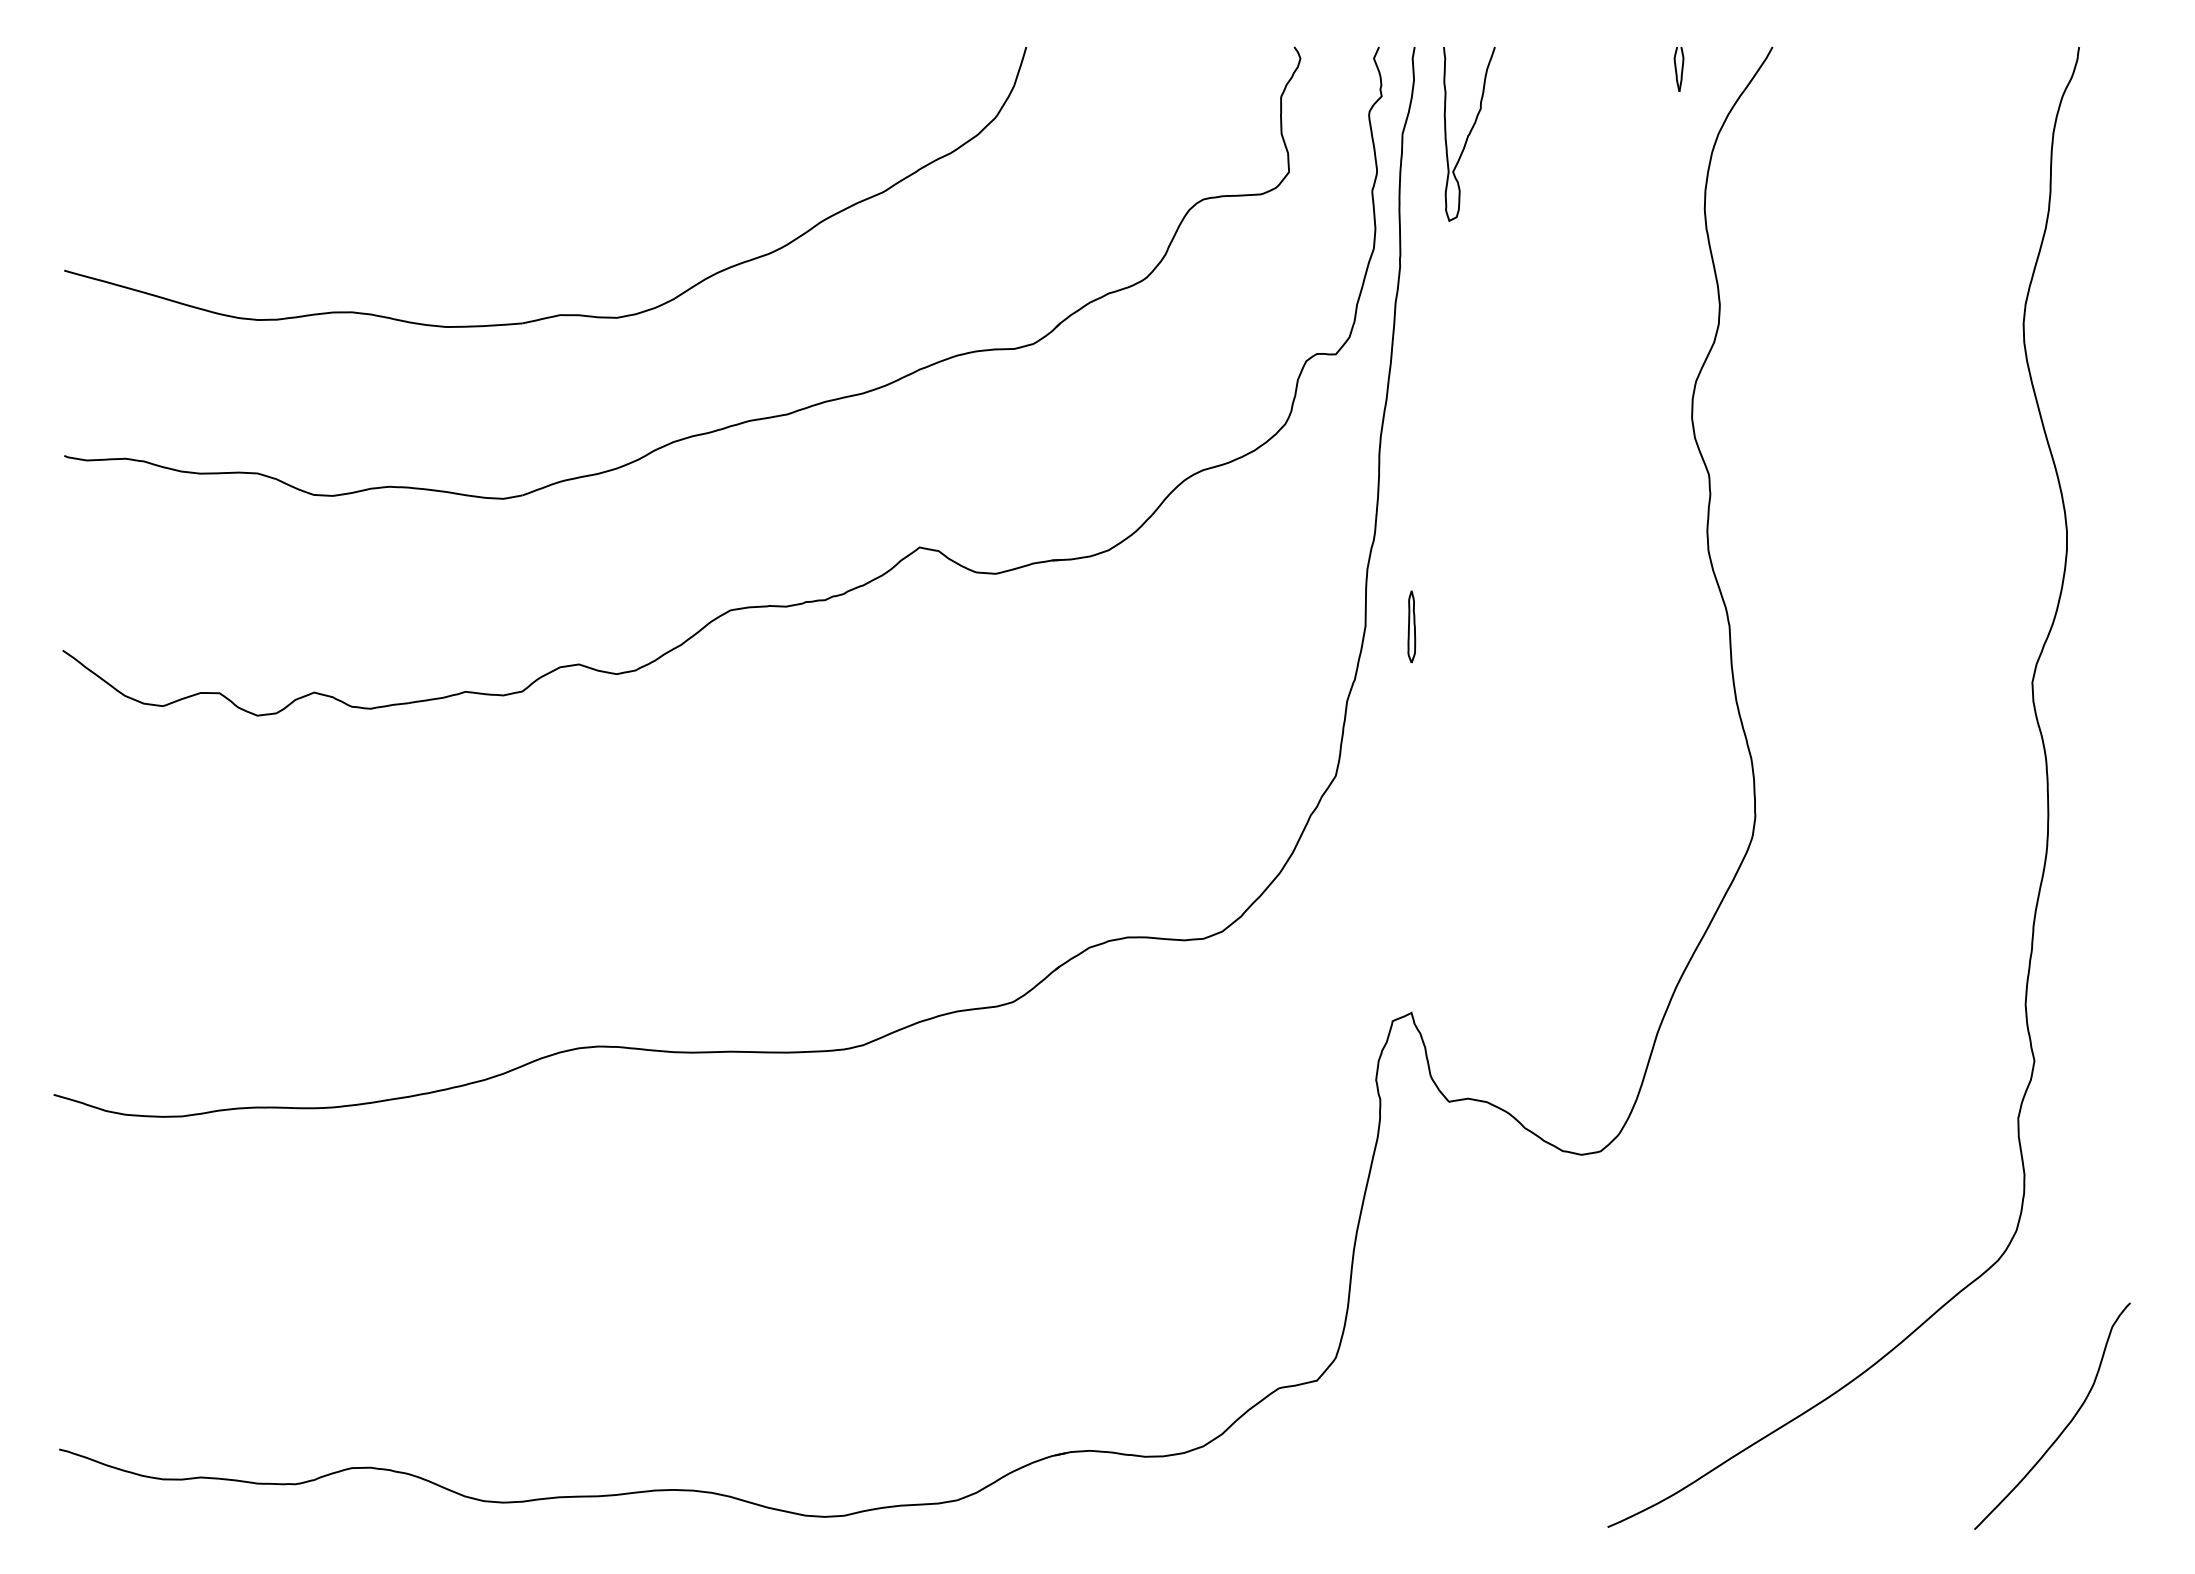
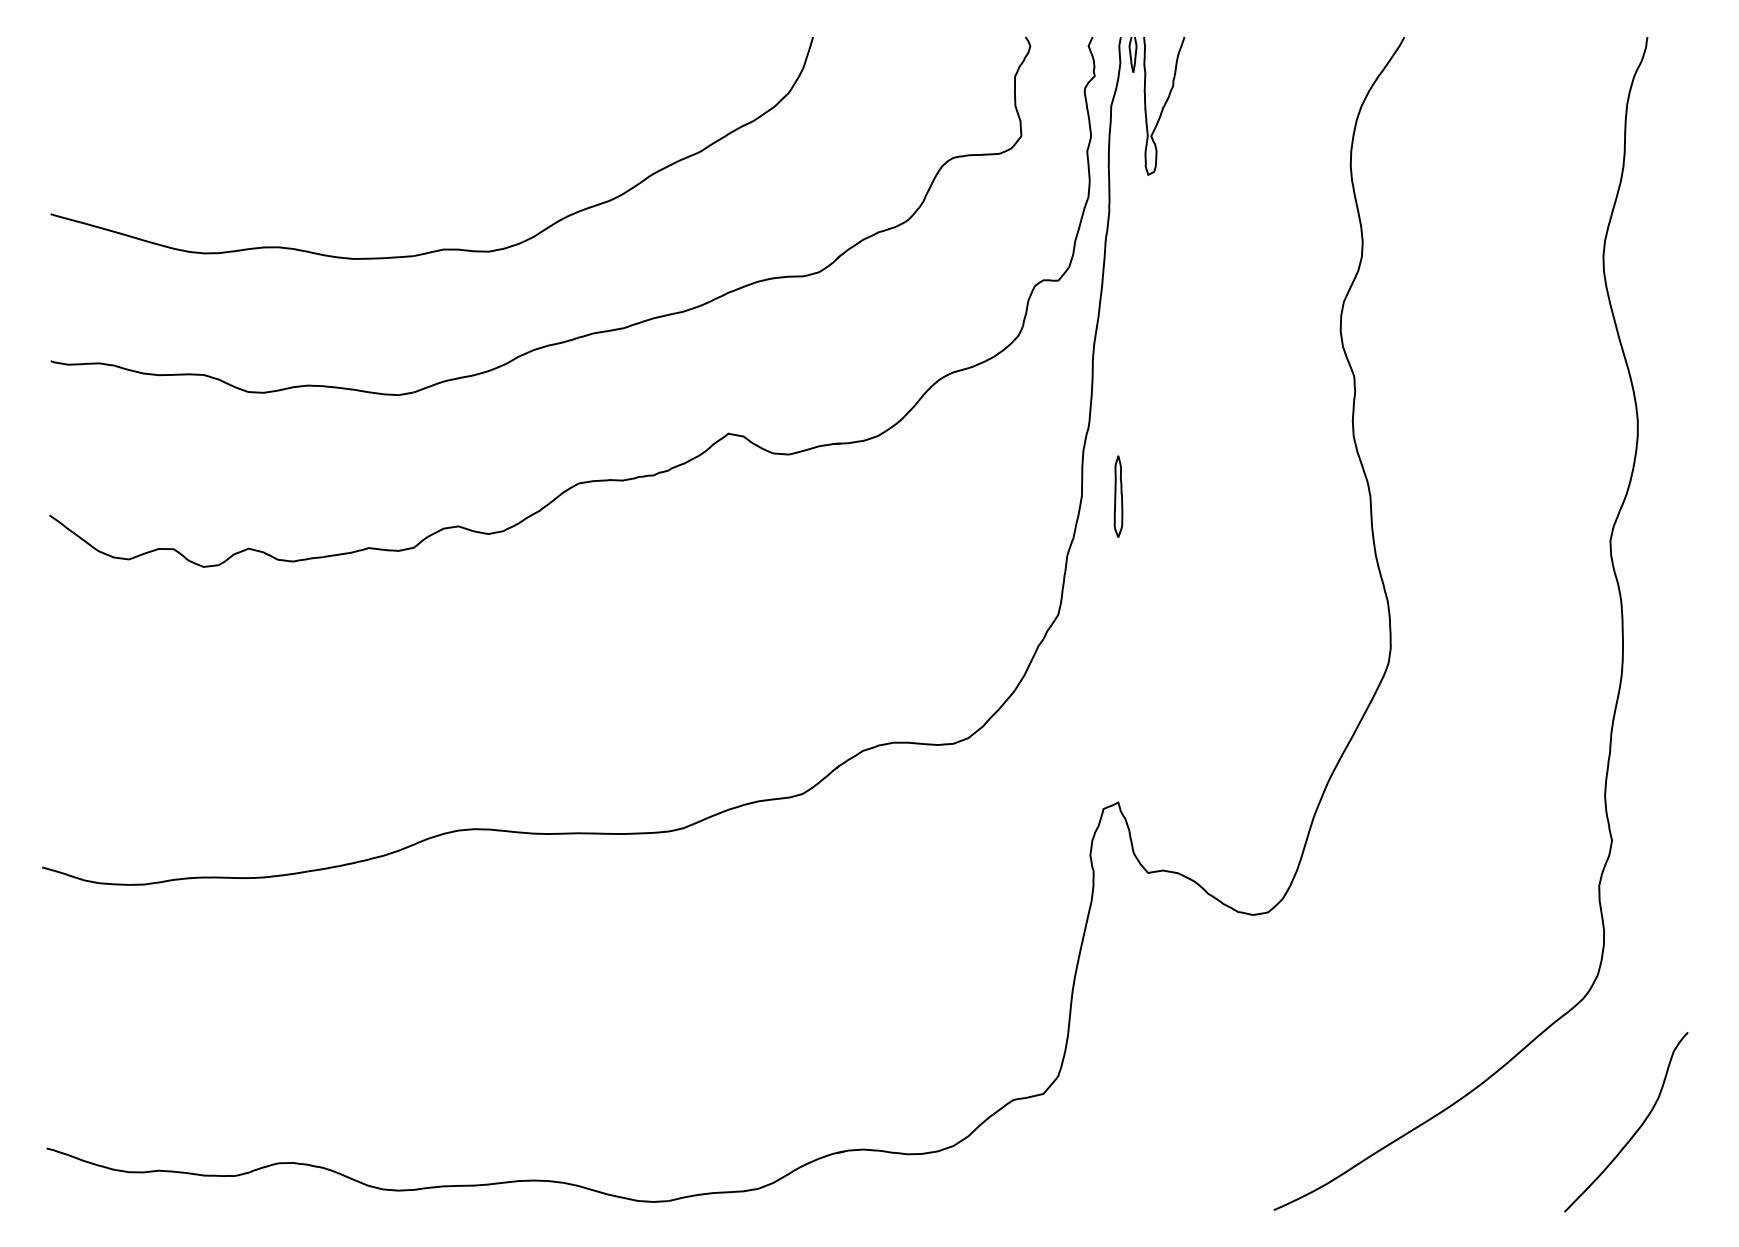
part: (1678, 69) -> (1132, 54), moved
part: (1411, 626) -> (1118, 496), size x1.43

